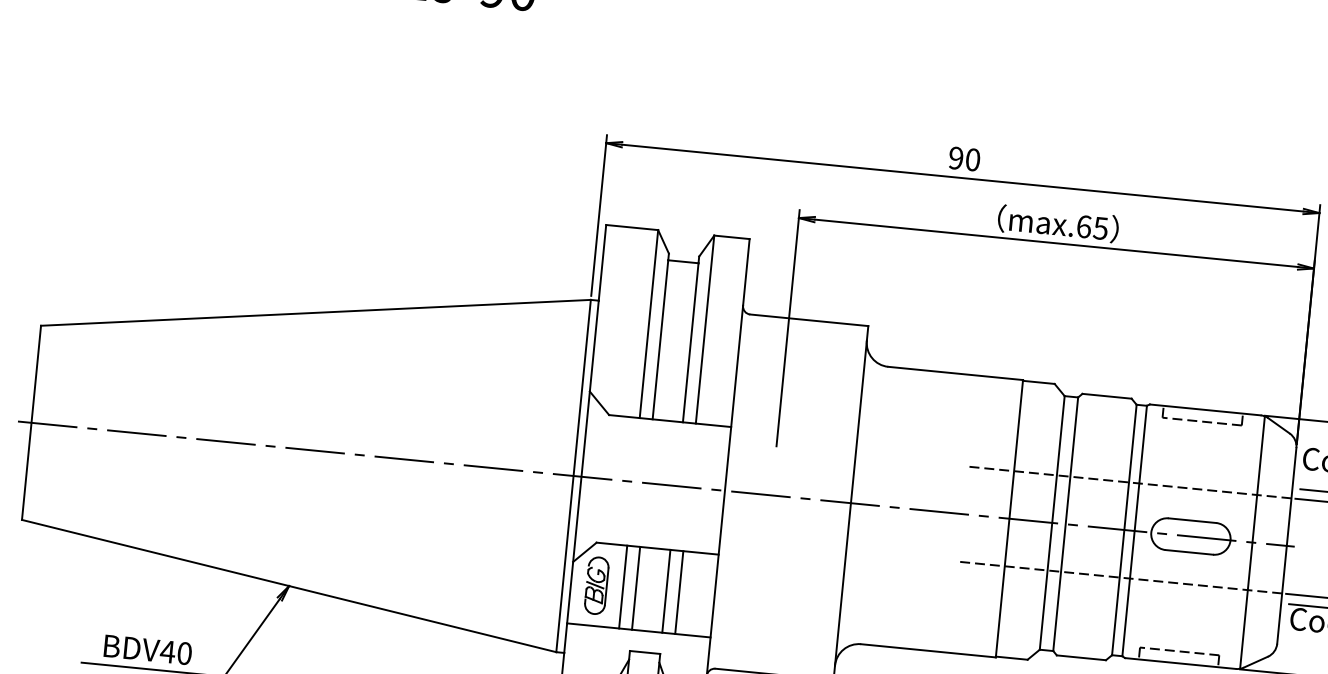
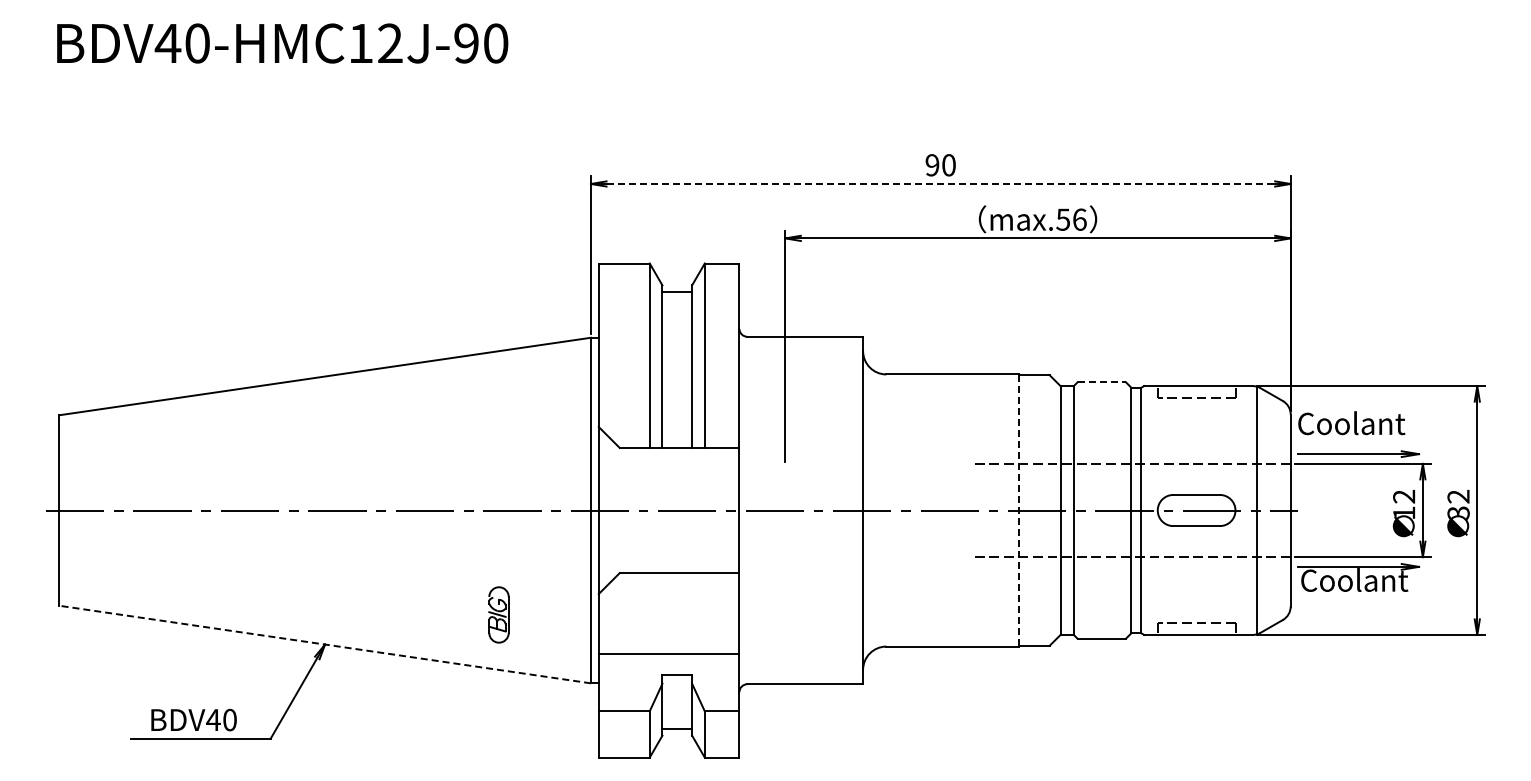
line: (963, 177) -> (941, 183), solid -> dashed
text: (1092, 227) -> (1071, 219), max.65 -> max.56
line: (1107, 396) -> (1102, 382), solid -> dashed
line: (1009, 519) -> (1018, 511), solid -> dashed
part: (596, 585) -> (498, 614), moved
line: (289, 586) -> (325, 644), solid -> dashed
line: (622, 586) -> (649, 613), removed
line: (636, 588) -> (662, 613), removed
line: (666, 591) -> (692, 613), removed
line: (678, 592) -> (704, 613), removed

